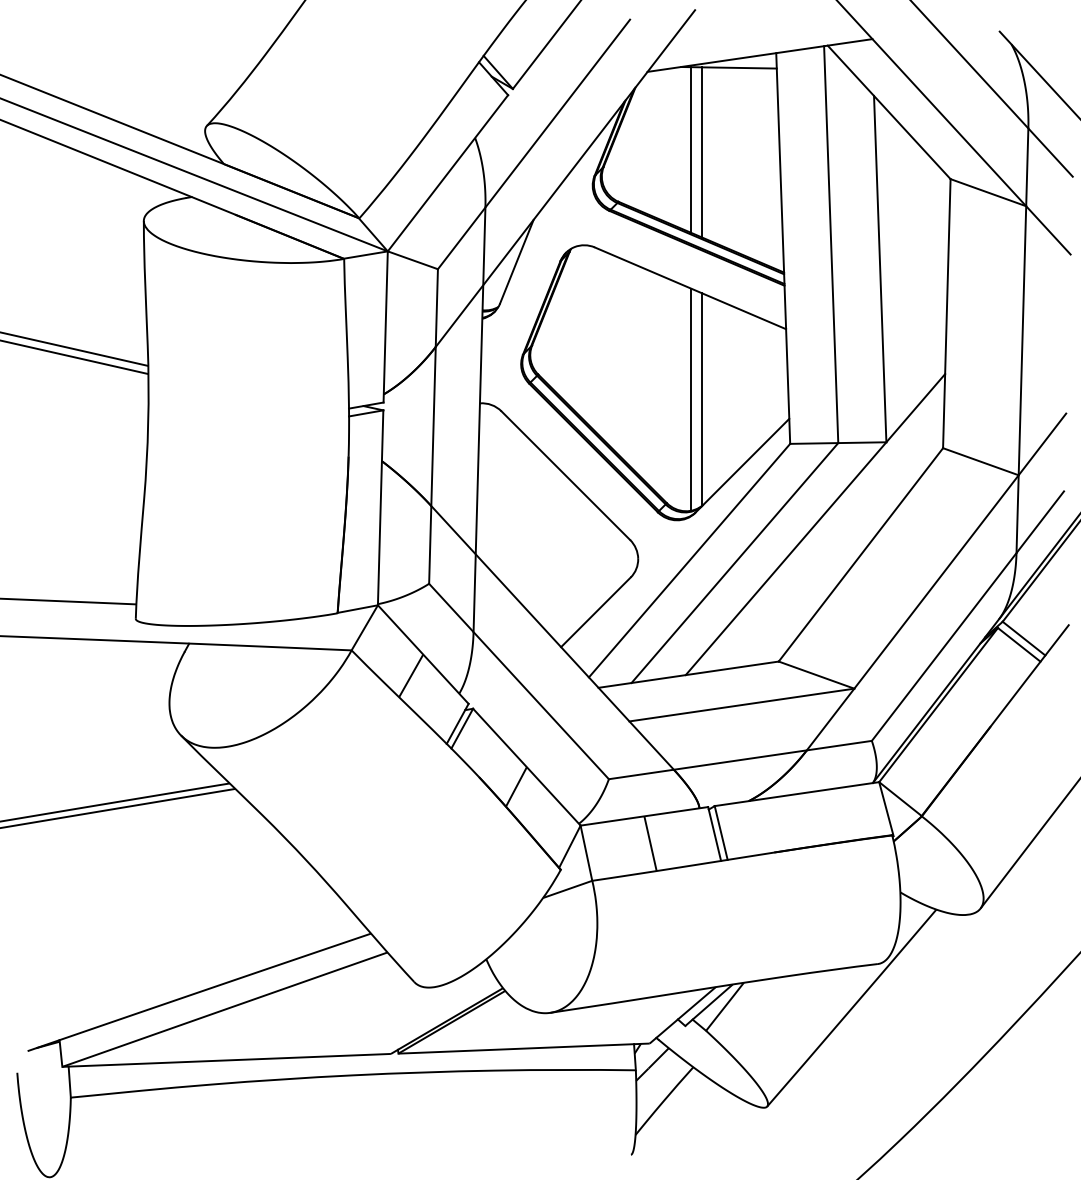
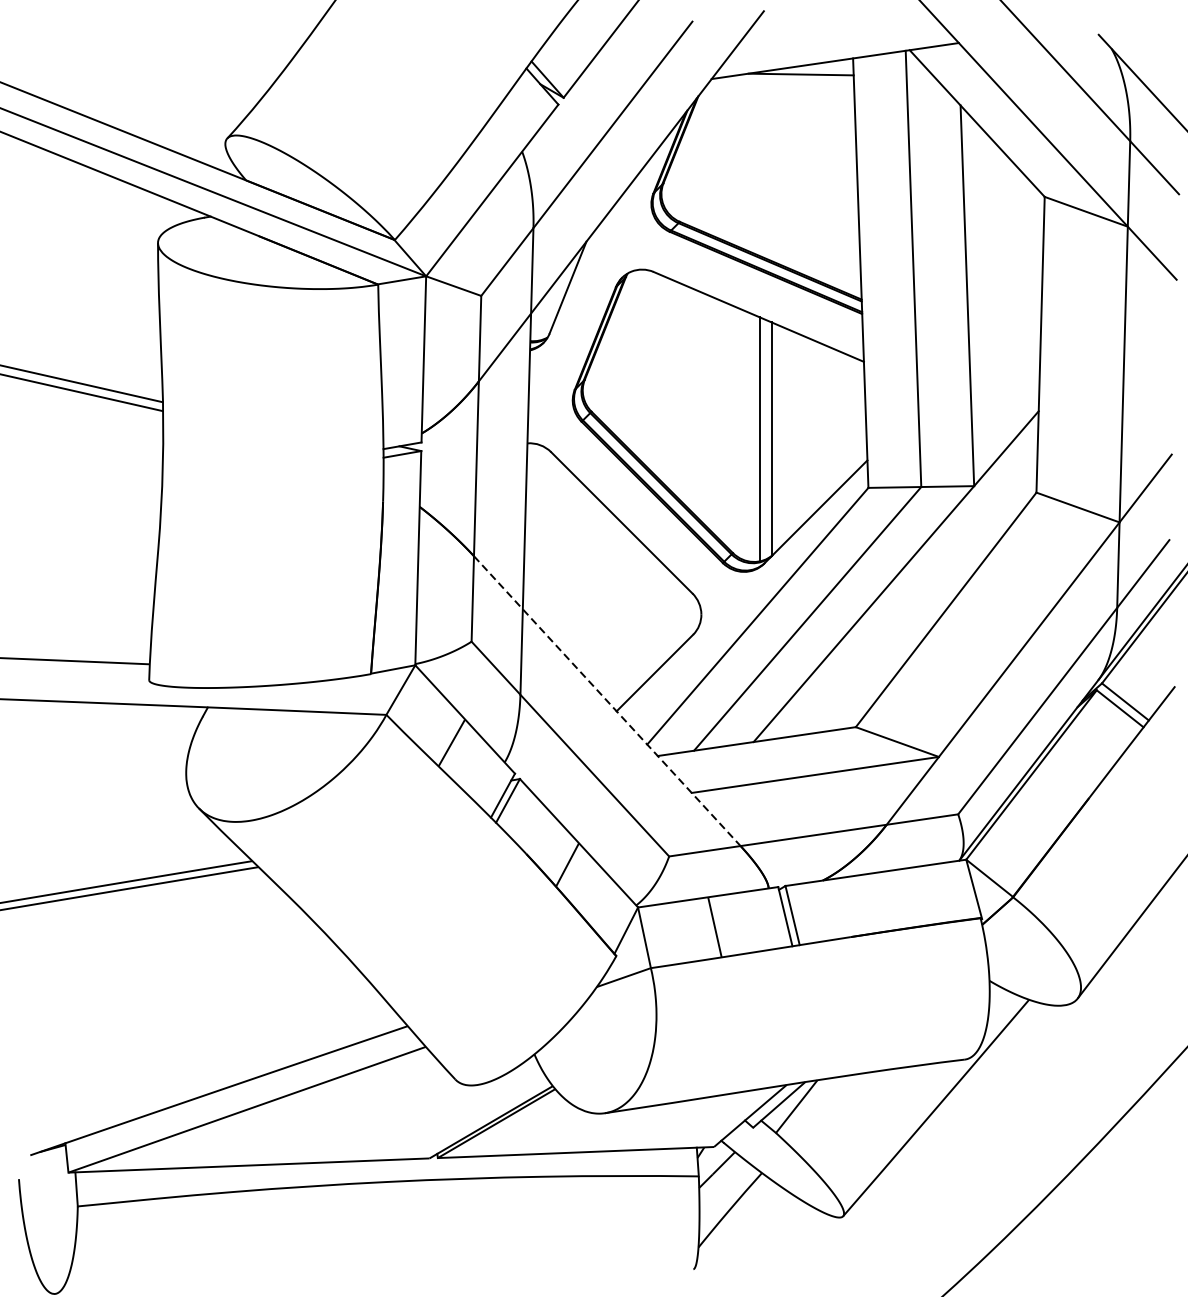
line: (691, 149) -> (759, 164), removed
line: (702, 152) -> (772, 167), removed
line: (552, 638) -> (607, 701), solid -> dashed

